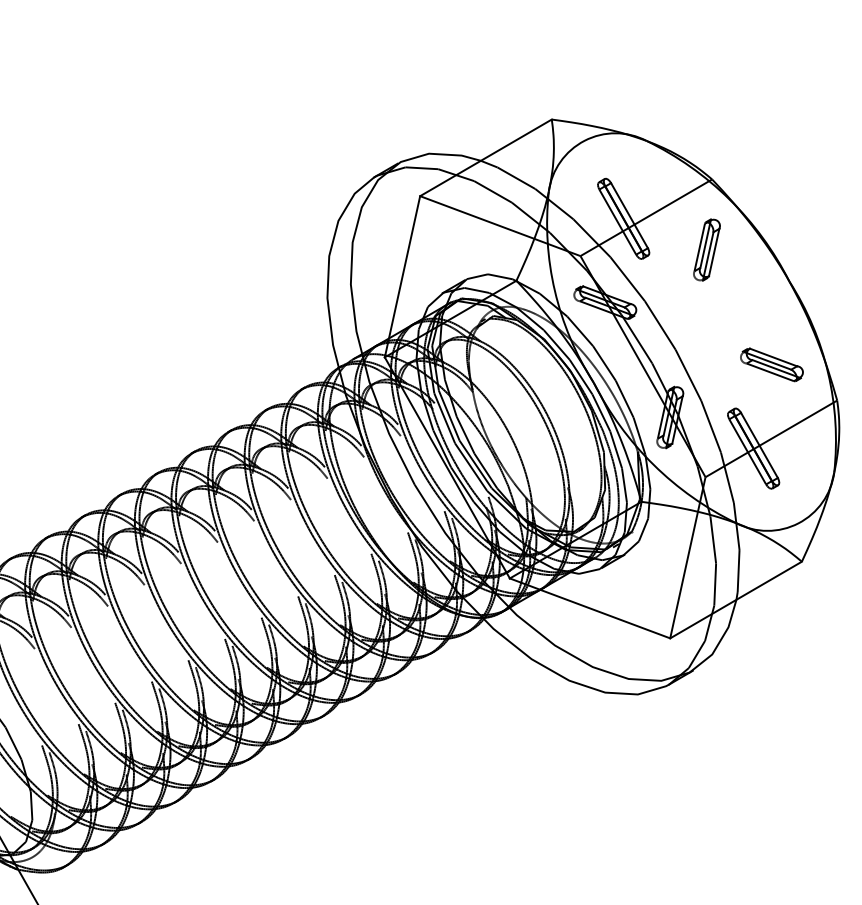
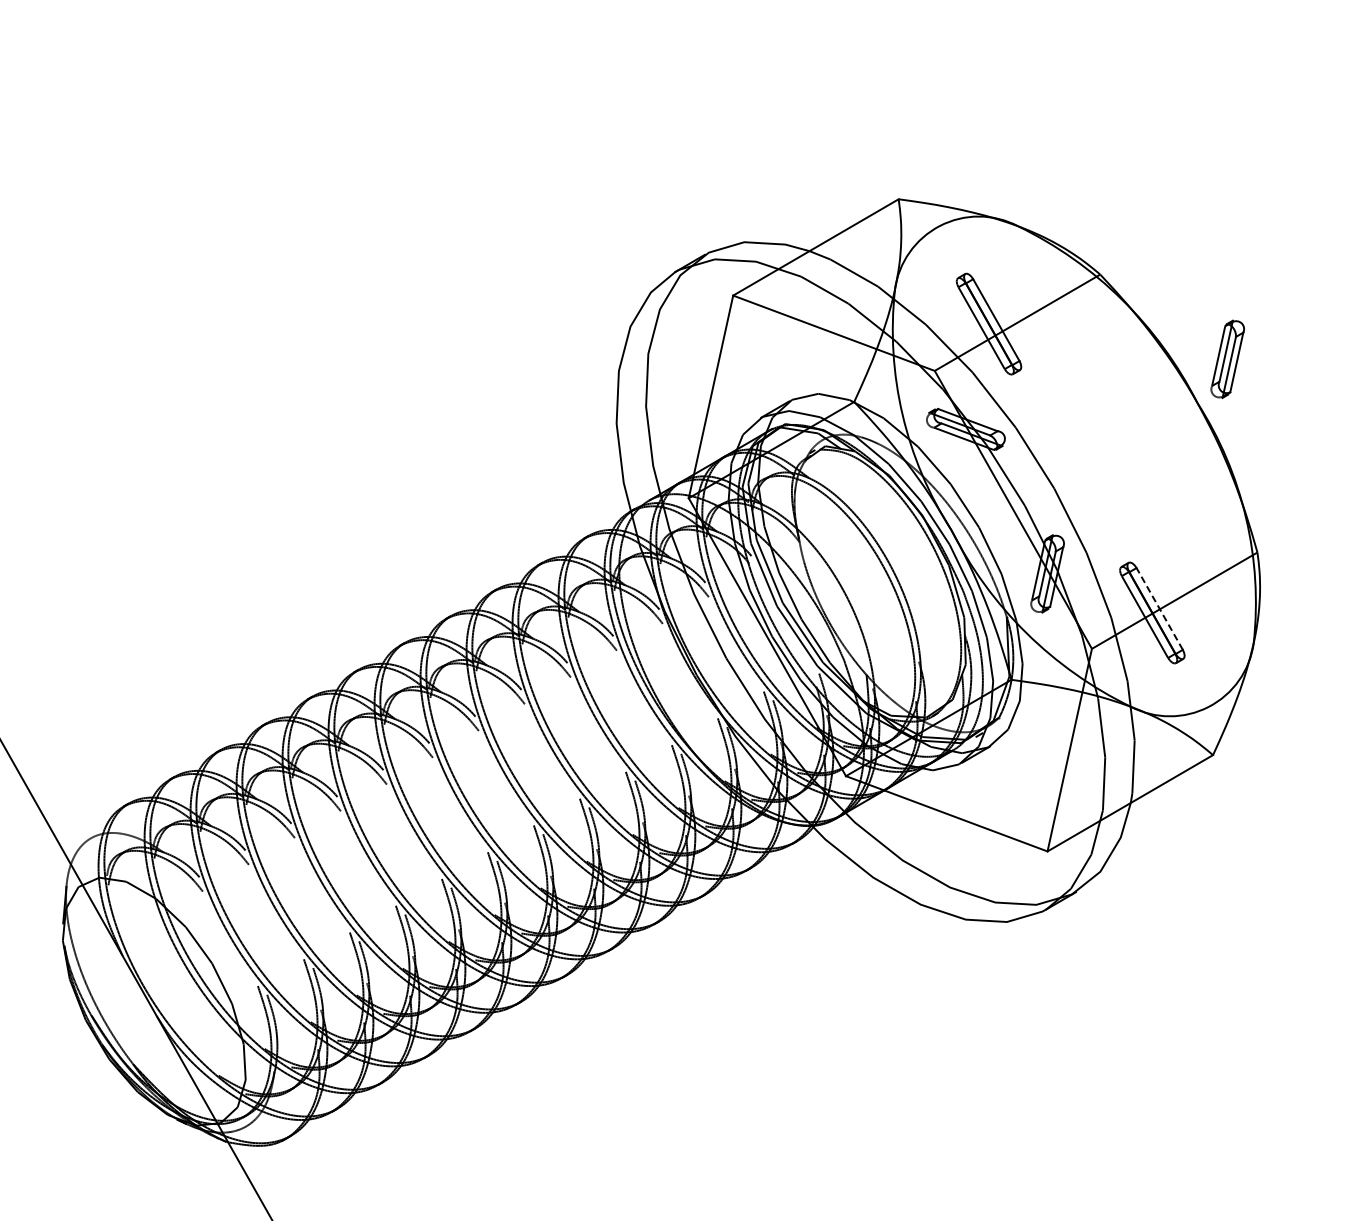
part: (706, 249) -> (1227, 358), moved
part: (772, 364) -> (1175, 507), removed
line: (759, 445) -> (1159, 608), solid -> dashed

